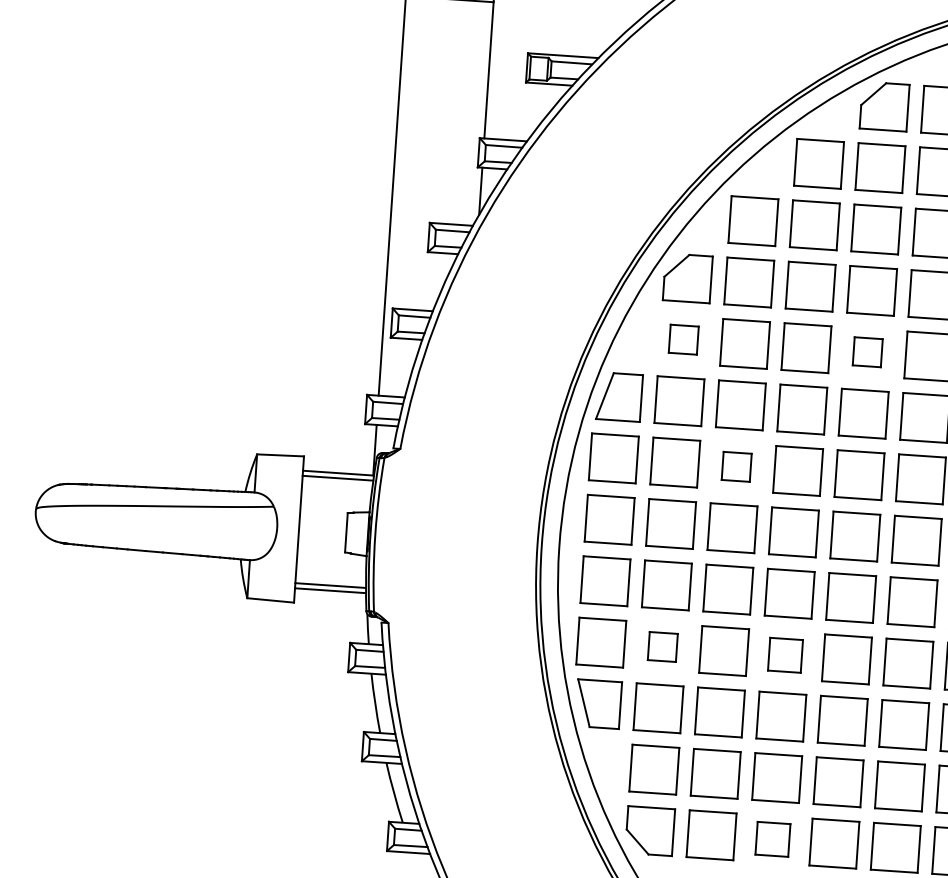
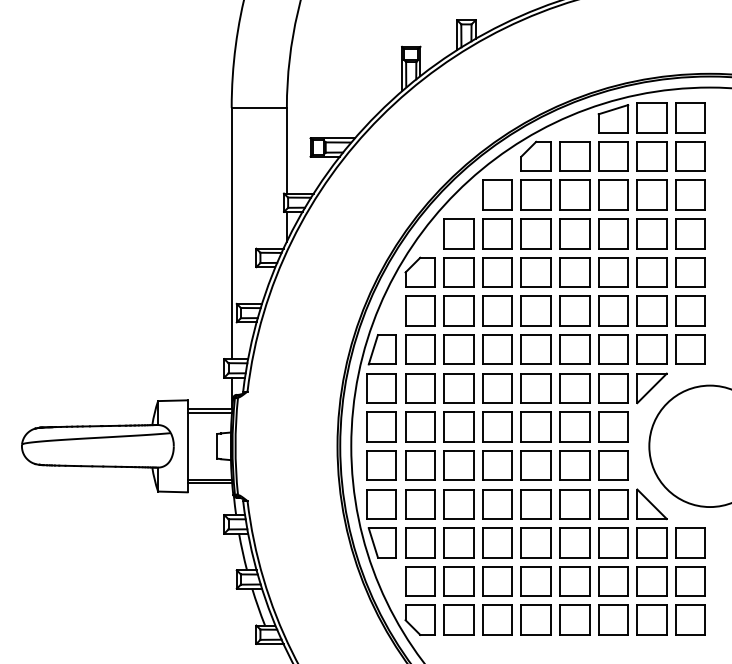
part: (684, 338) -> (420, 310), size x1.67
part: (866, 351) -> (535, 310), size x1.67
part: (736, 466) -> (458, 388), size x1.67
part: (663, 647) -> (420, 504), size x1.67
part: (785, 655) -> (497, 504), size x1.43
part: (772, 838) -> (497, 619), size x1.43

